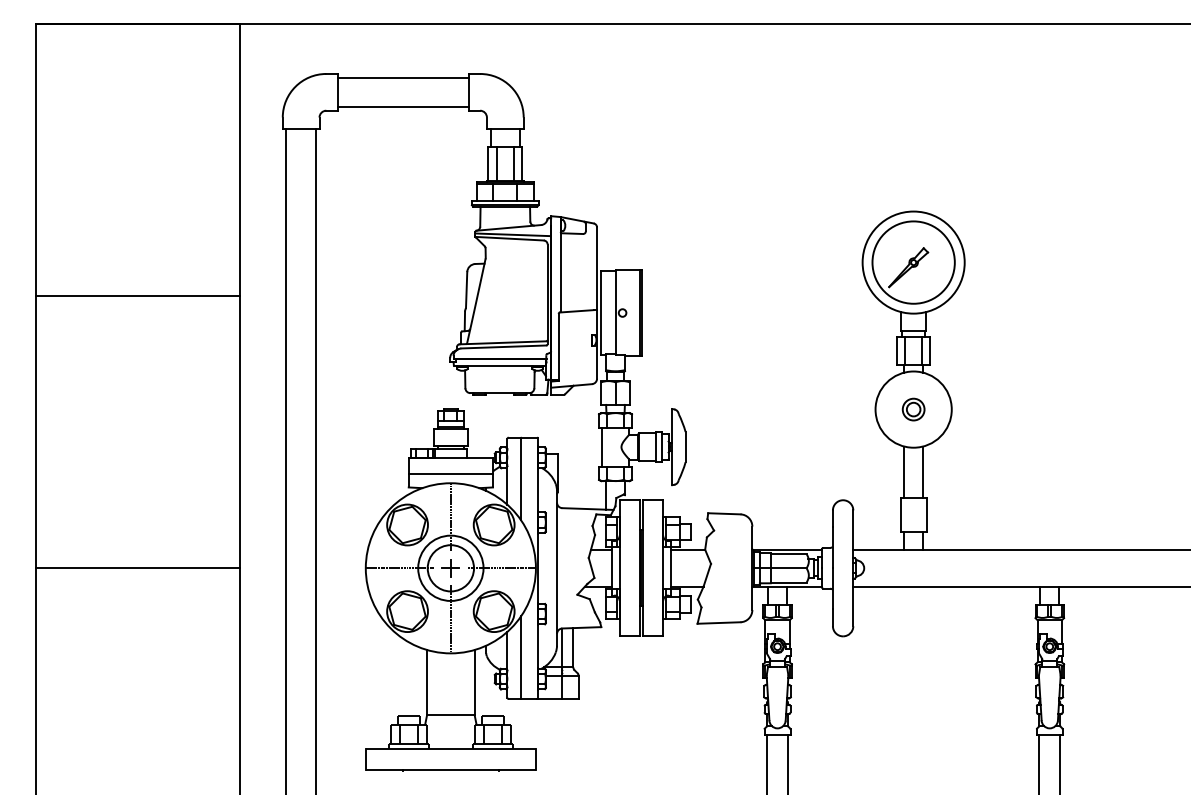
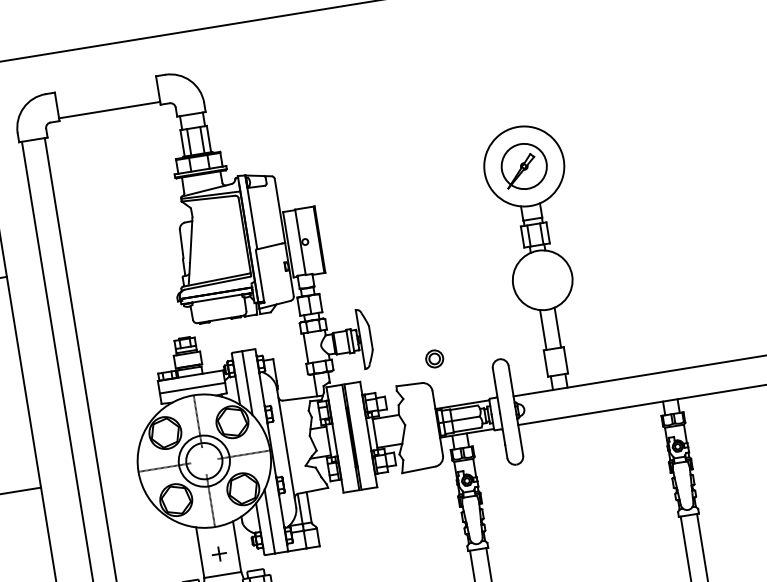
line: (402, 77) -> (105, 87), removed
circle: (913, 262) -> (524, 166), size x0.7
part: (913, 409) -> (434, 358), moved
part: (450, 568) -> (219, 554), moved

